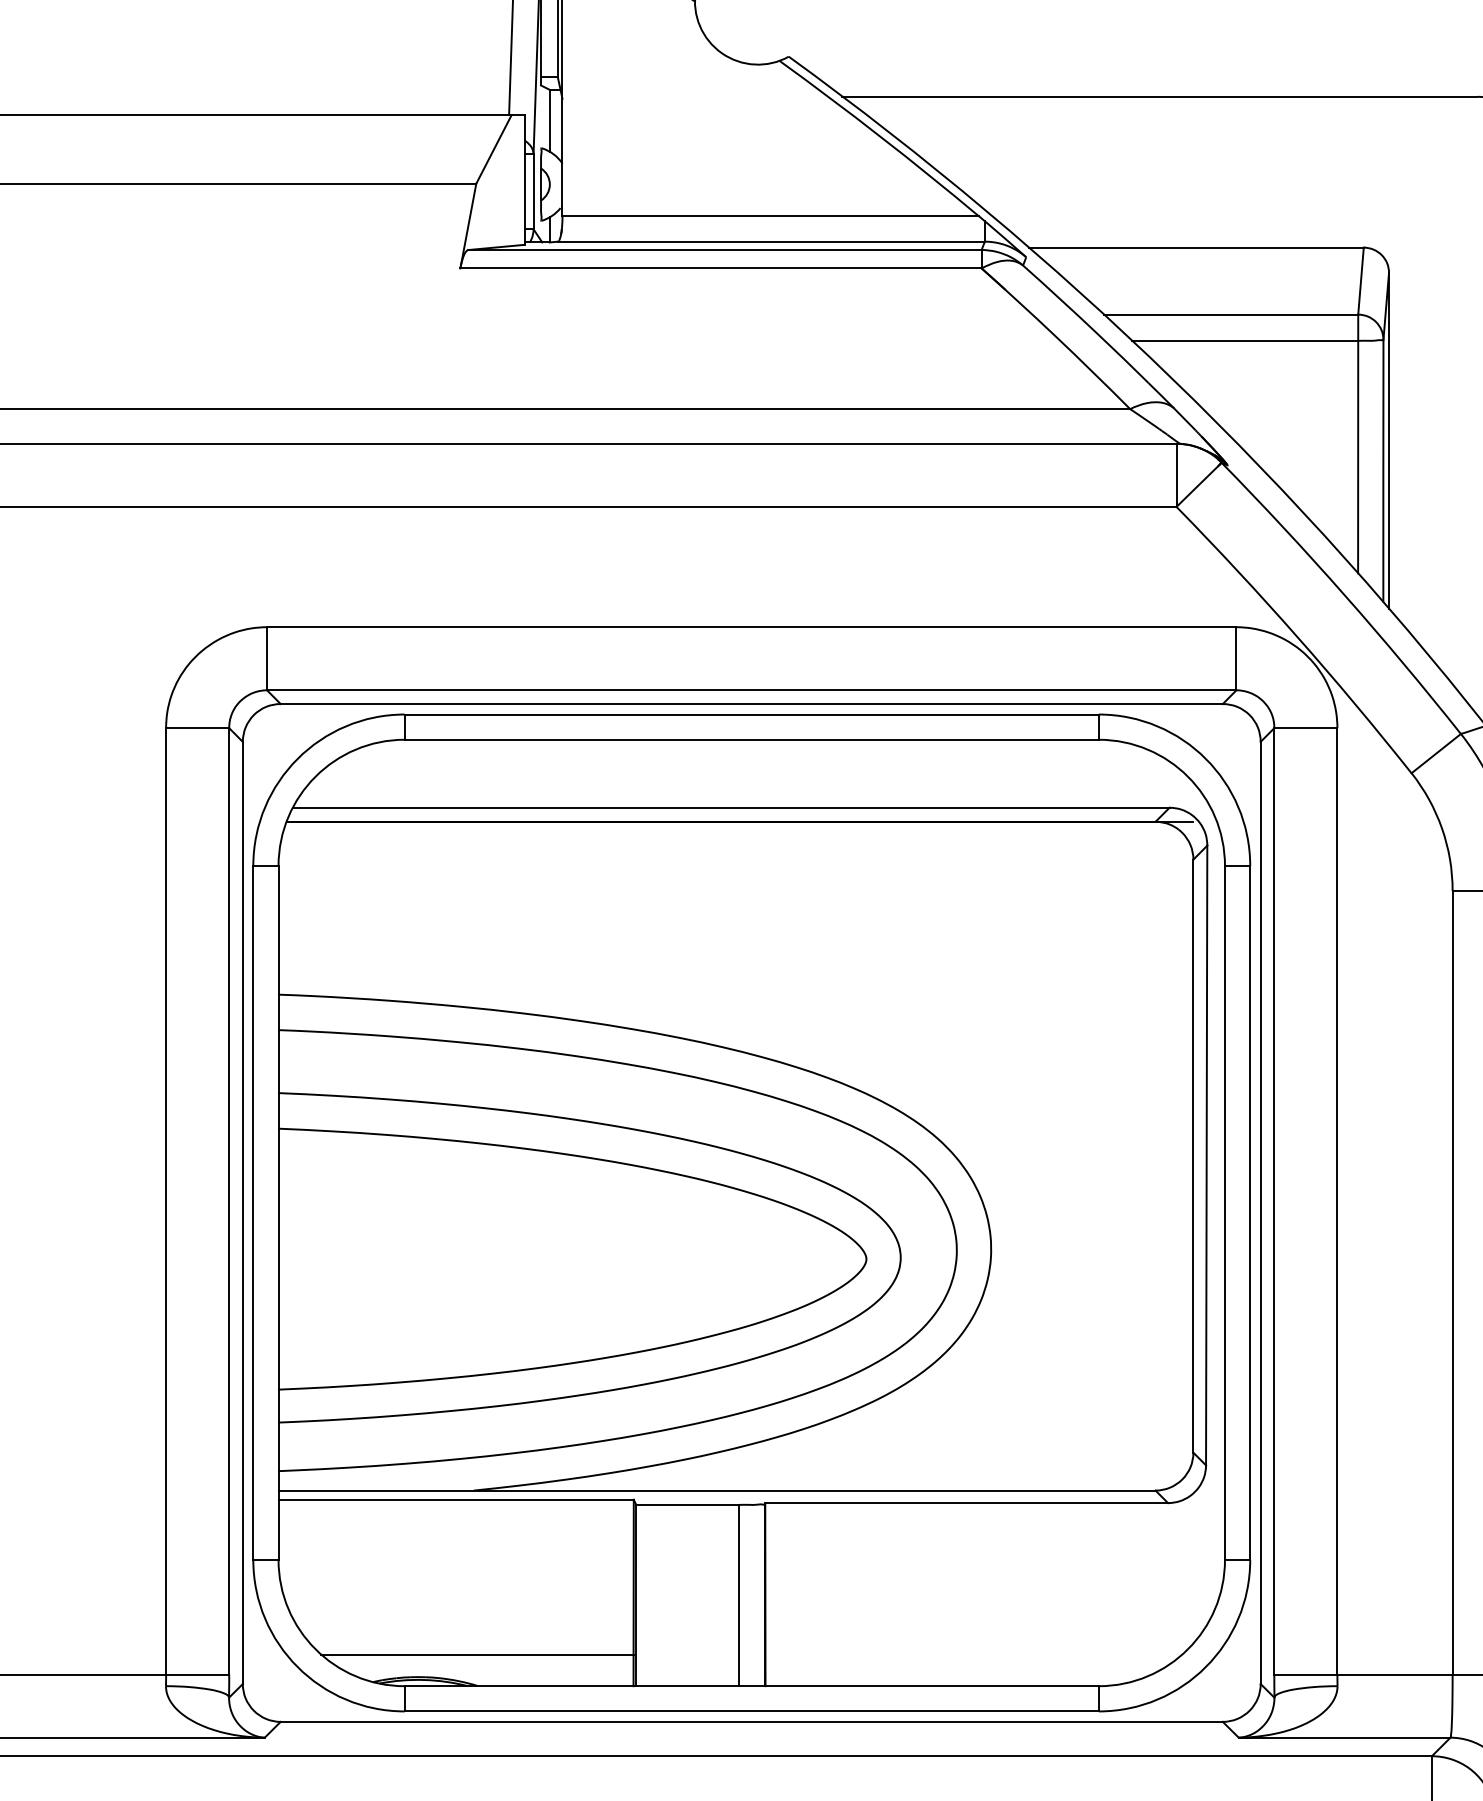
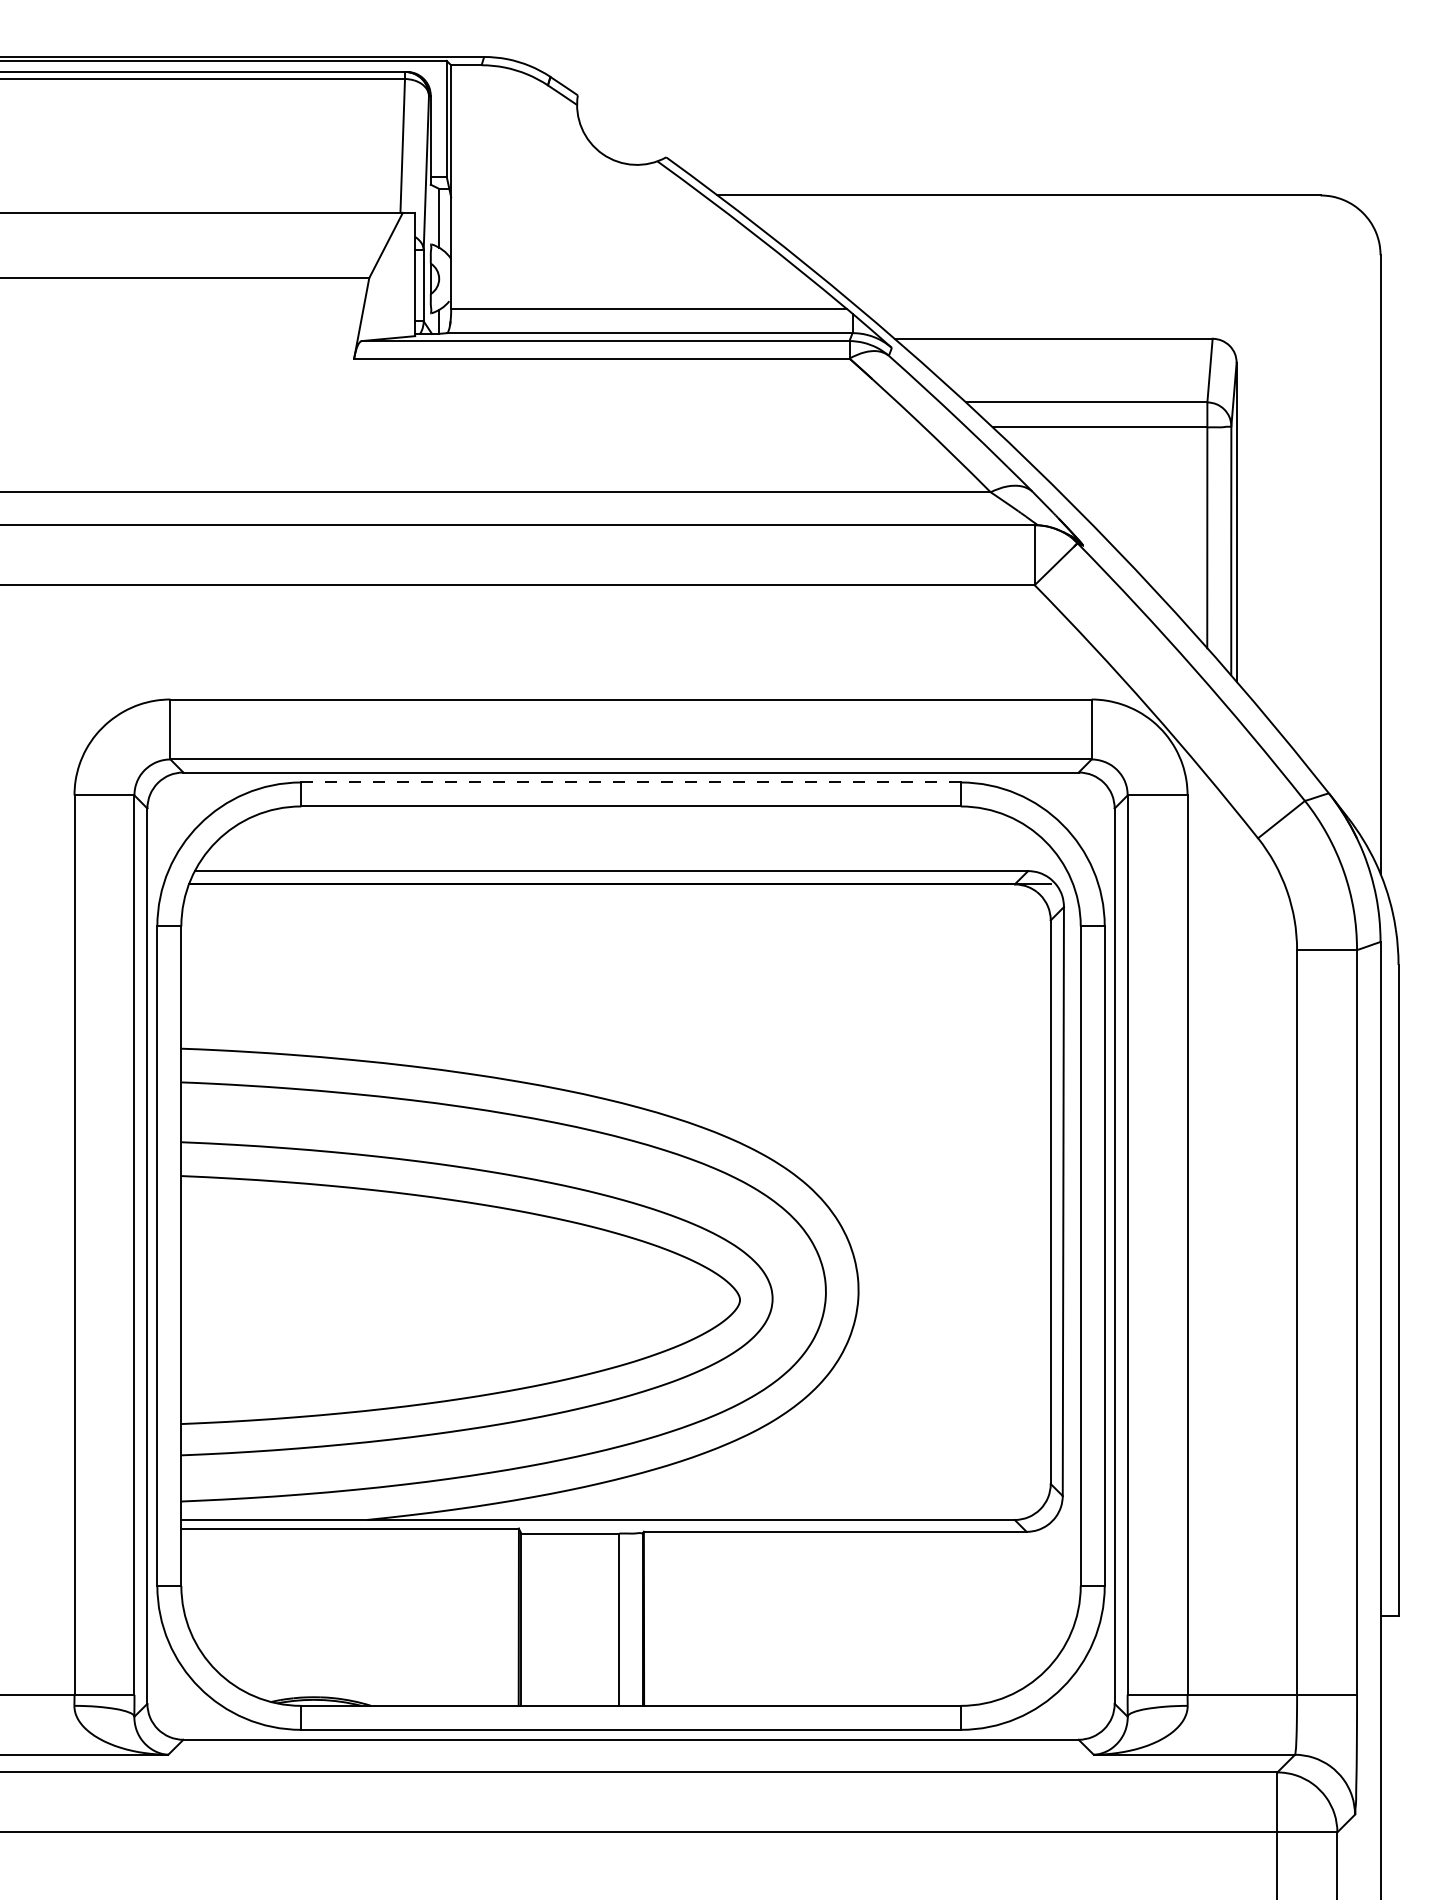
line: (752, 714) -> (631, 782), solid -> dashed
line: (477, 1654) -> (370, 1675), removed

